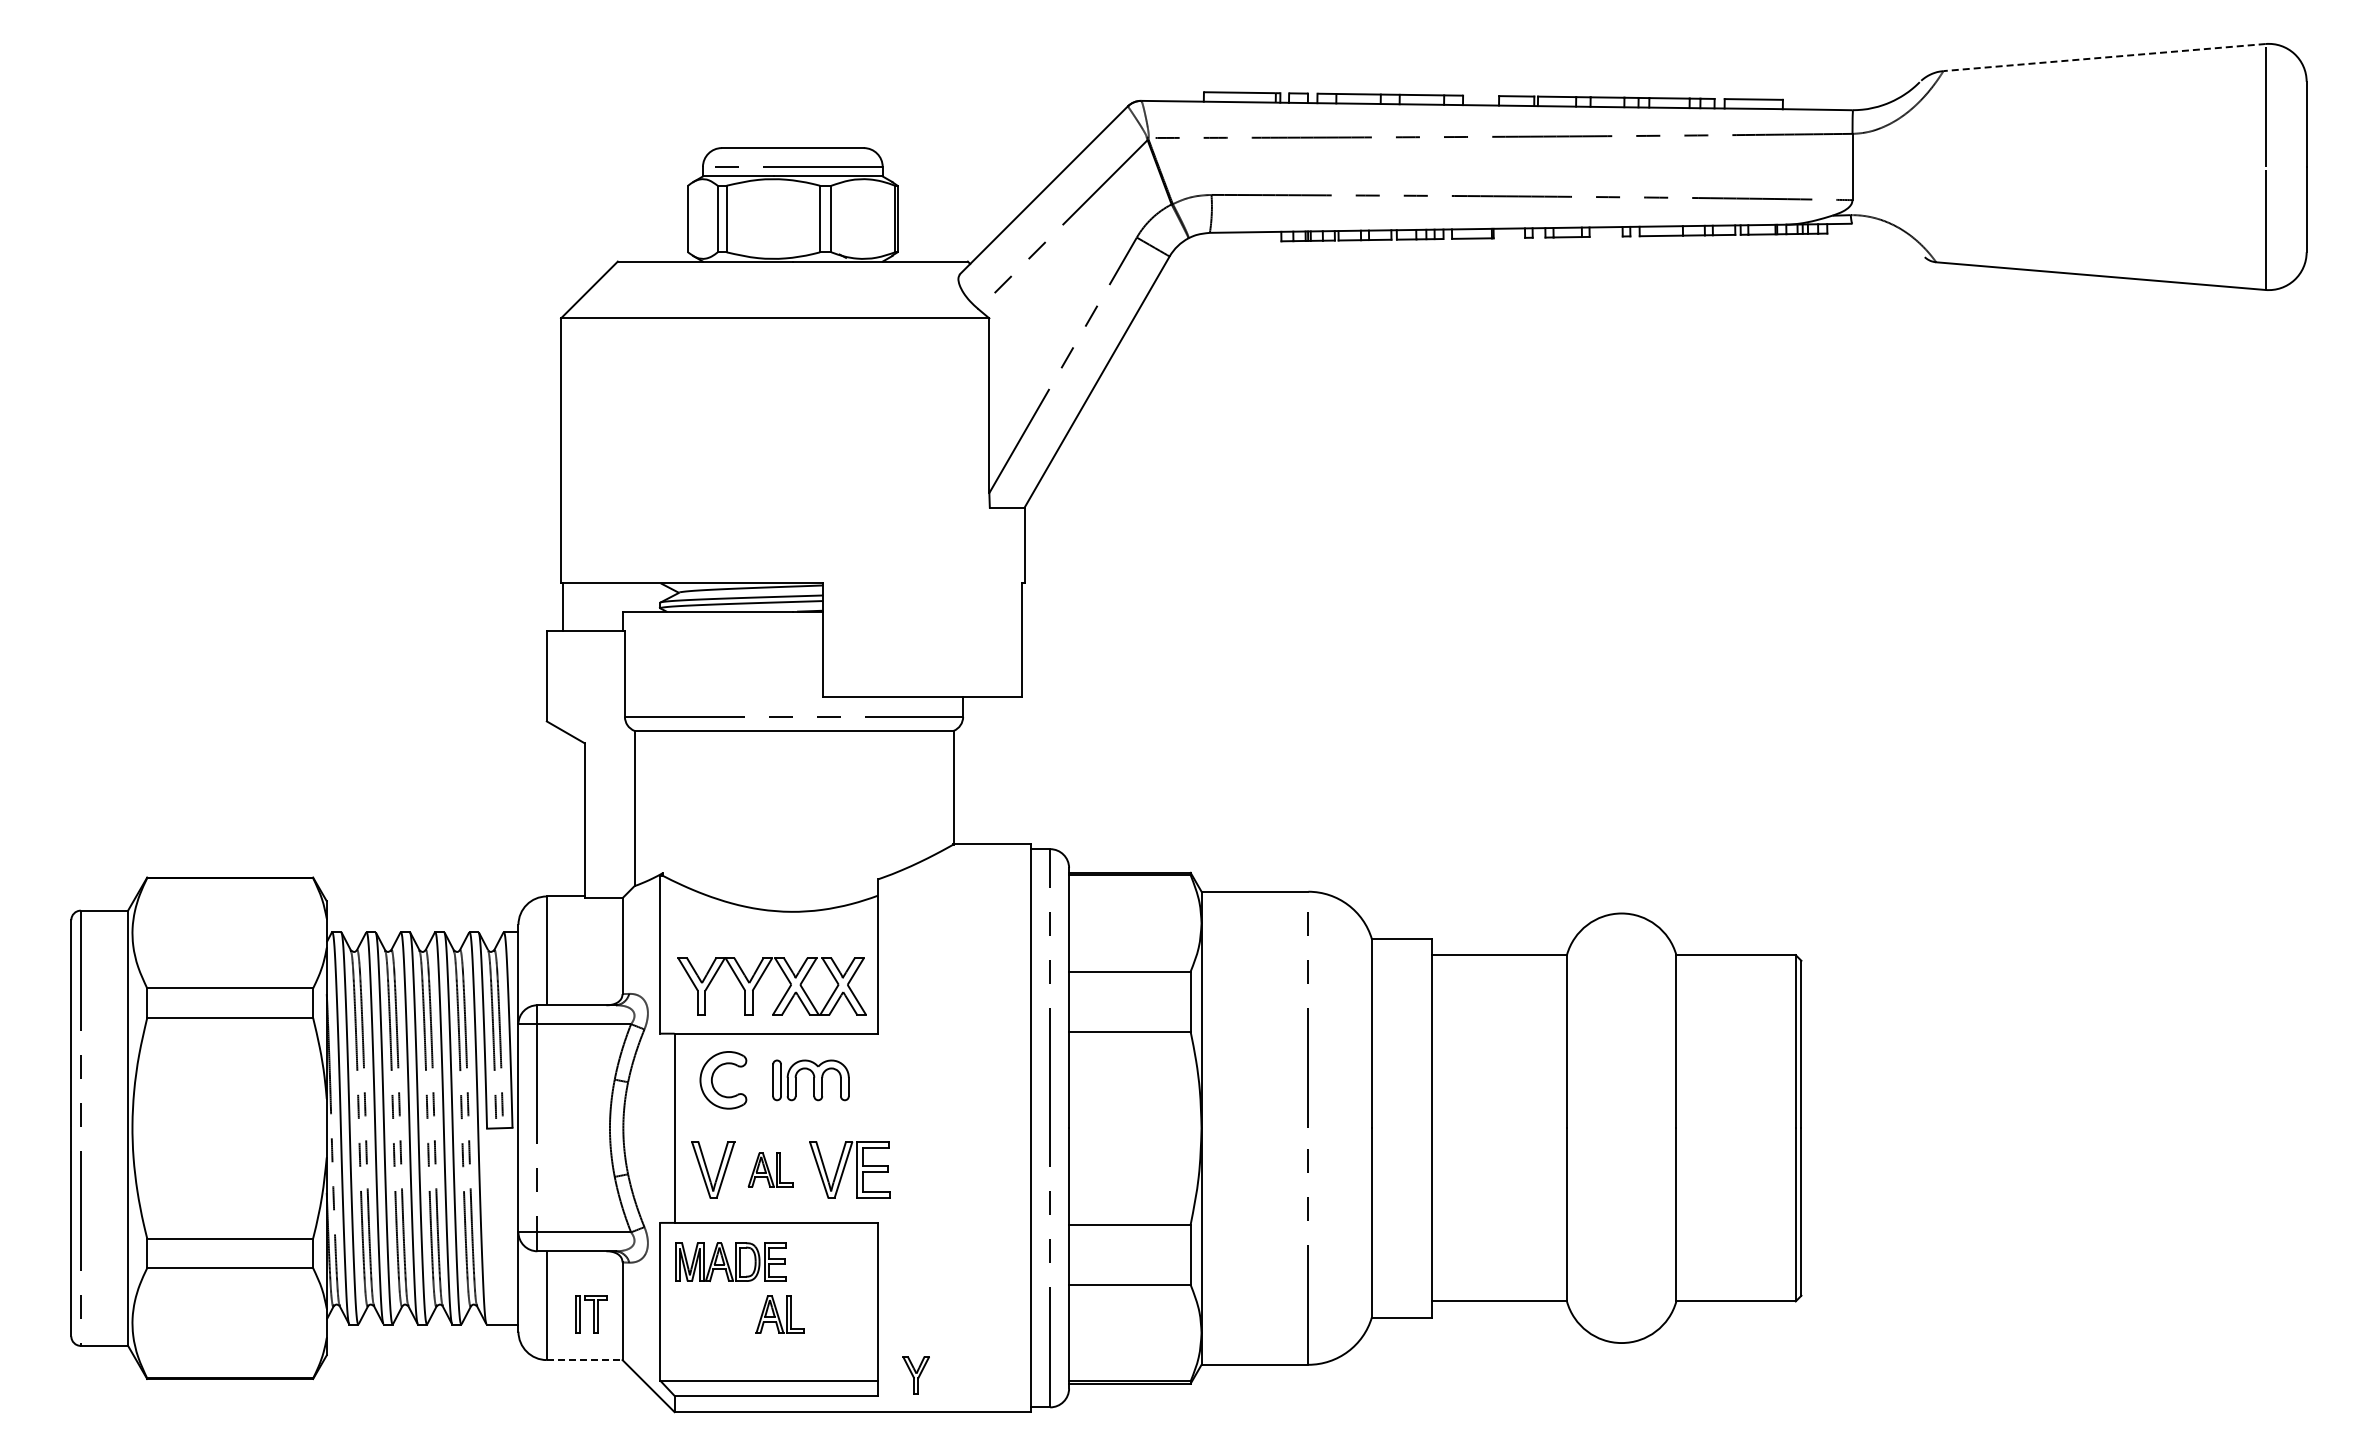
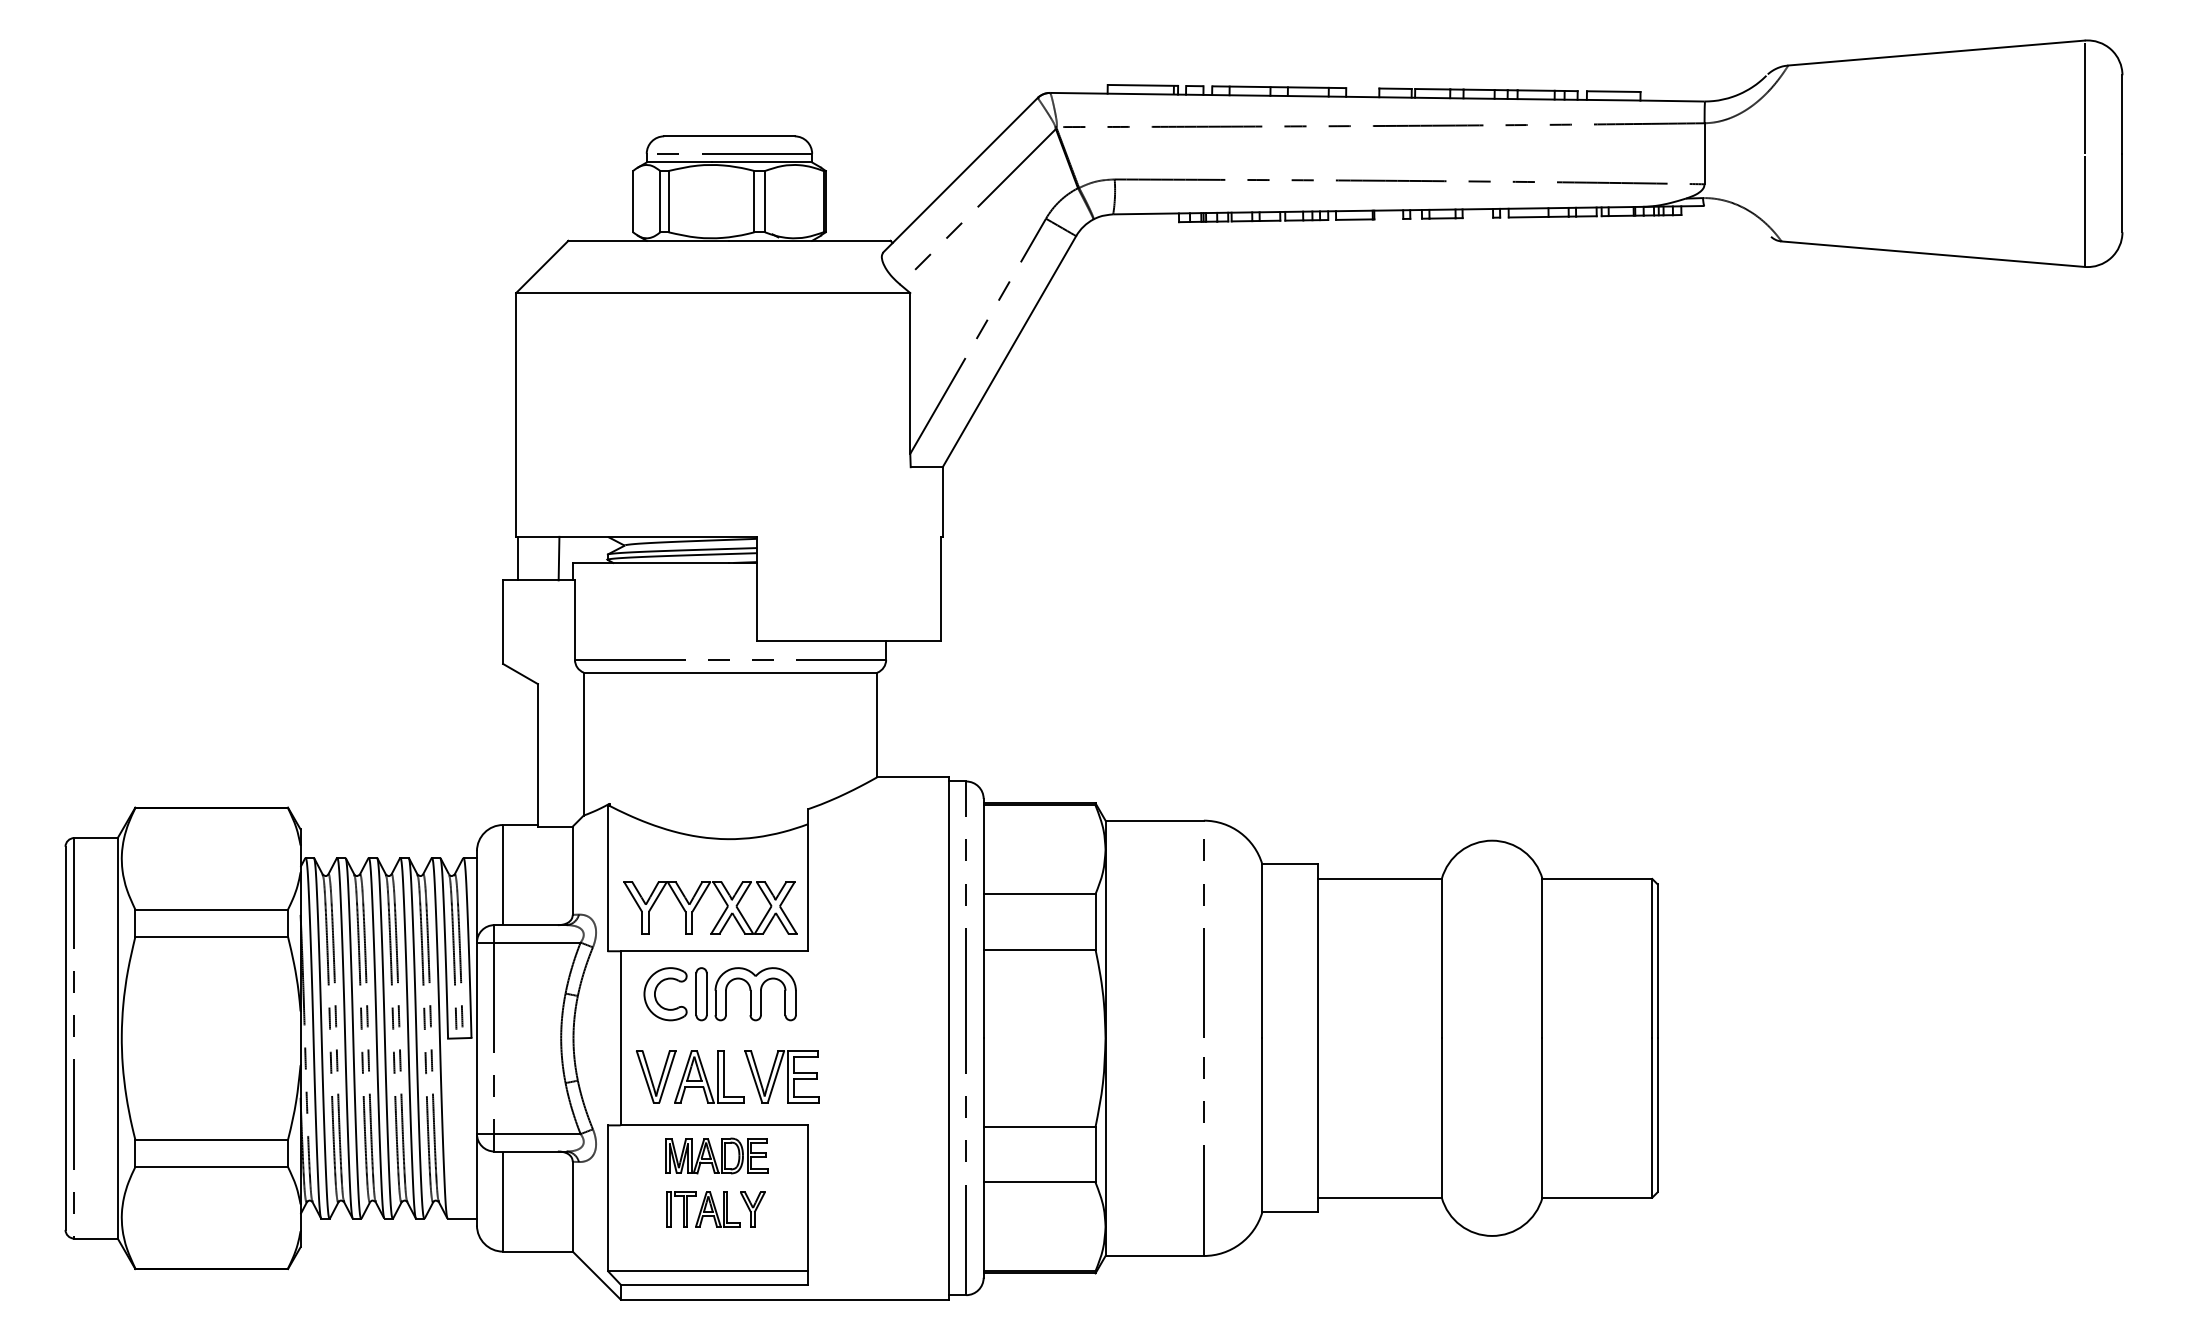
line: (2104, 57) -> (1936, 53), dashed -> solid
line: (607, 606) -> (558, 558), added
part: (810, 1080) -> (745, 994), size x1.43
part: (770, 1169) -> (708, 1076), size x1.67
part: (730, 1262) -> (716, 1156), moved
part: (591, 1314) -> (681, 1209), moved
line: (584, 1360) -> (537, 1252), dashed -> solid
part: (915, 1375) -> (752, 1209), moved

